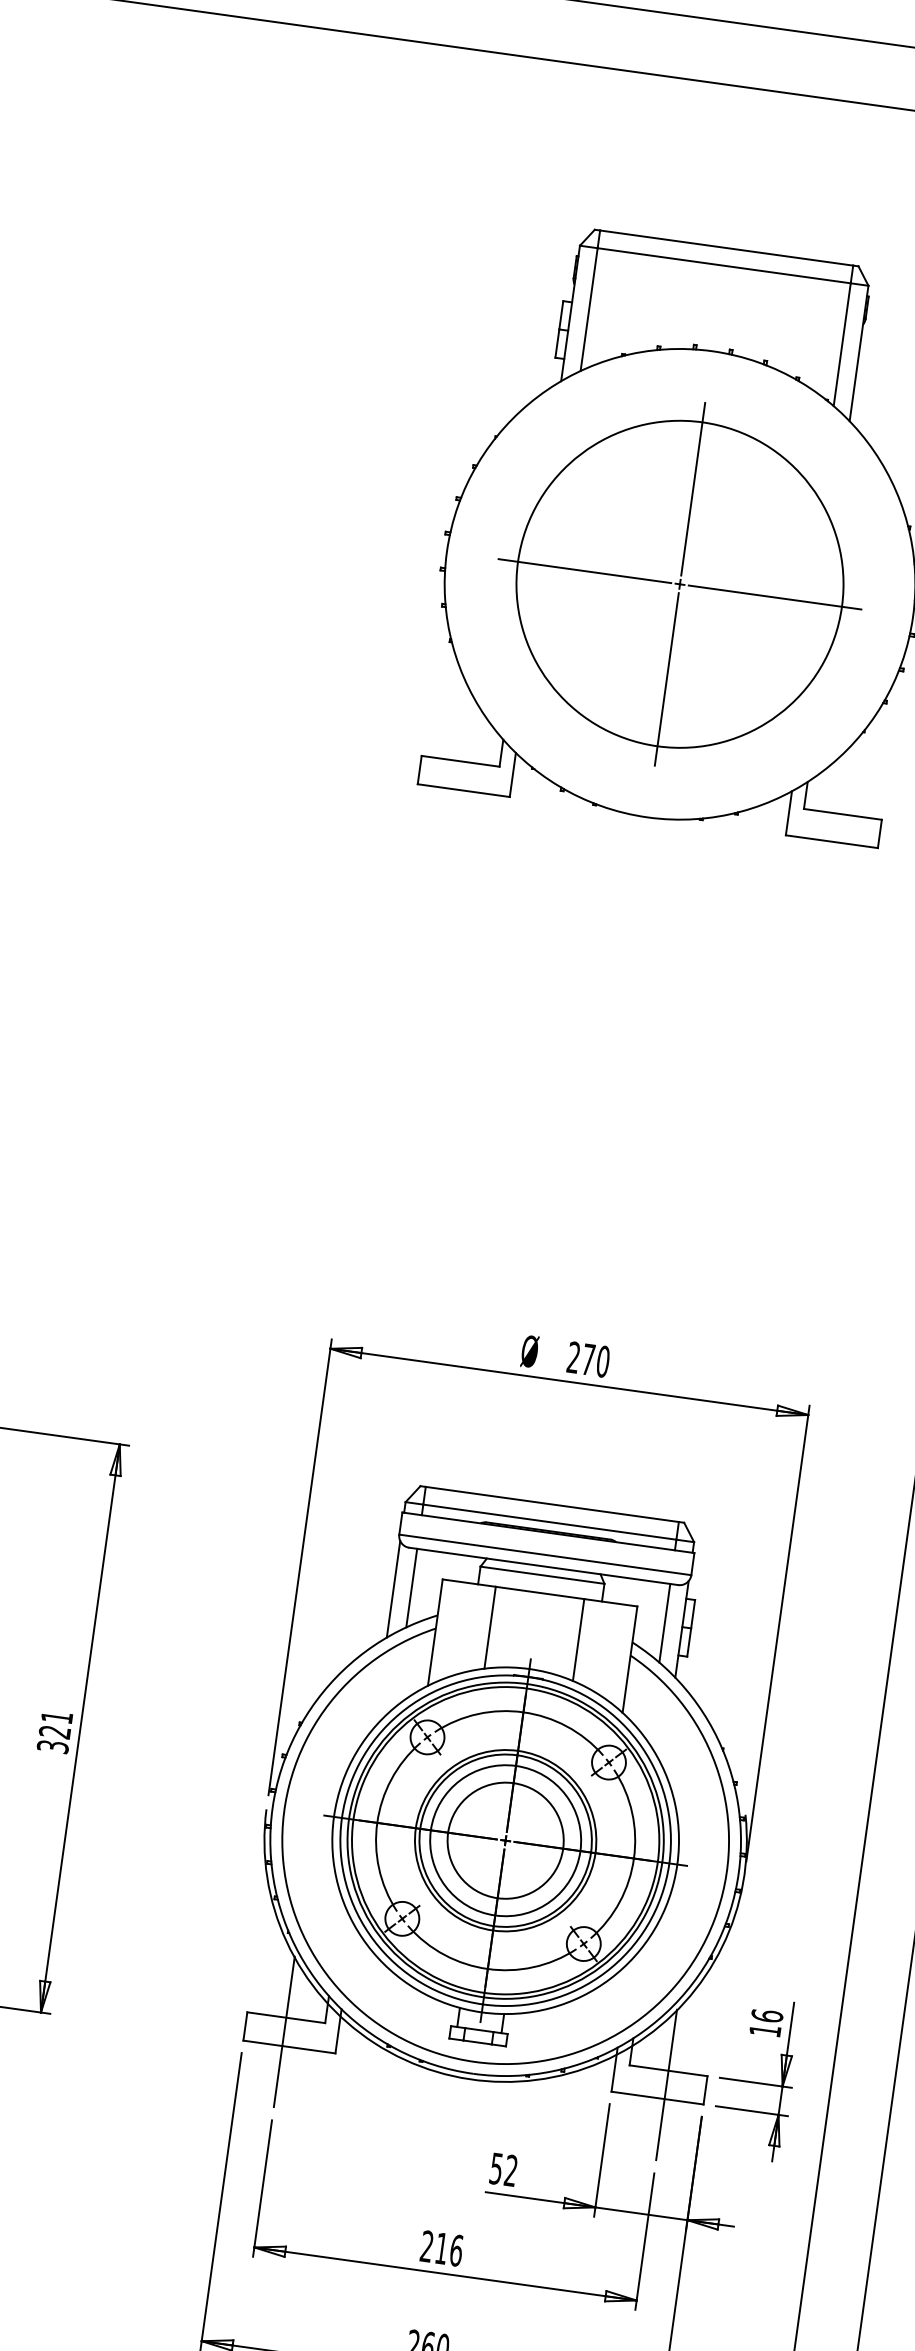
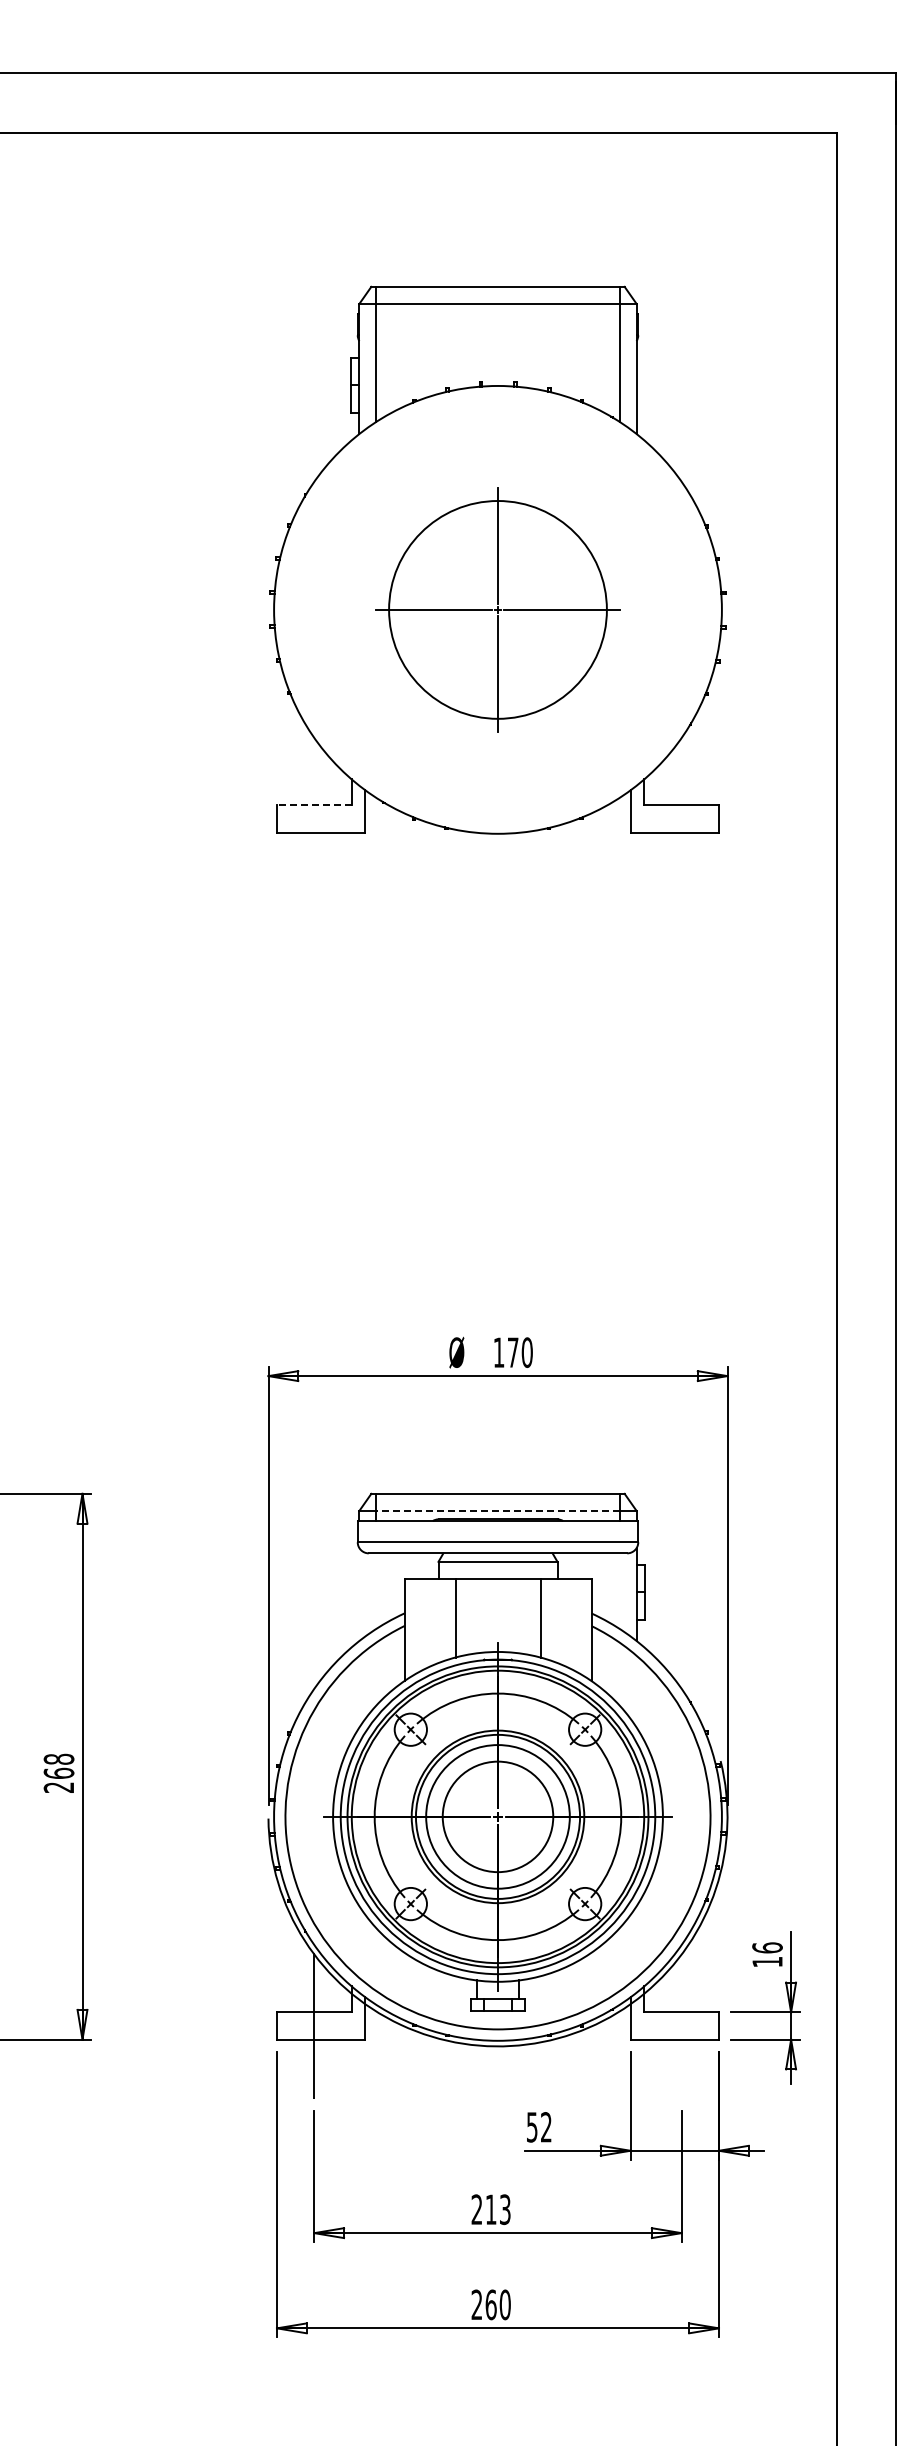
part: (679, 583) -> (497, 609), size x0.7
line: (459, 761) -> (313, 805), solid -> dashed
text: (573, 1357) -> (498, 1352), 270 -> 170
line: (550, 1521) -> (498, 1510), solid -> dashed
line: (411, 1587) -> (376, 1590), removed
line: (393, 1589) -> (359, 1594), removed
line: (664, 1622) -> (619, 1590), removed
text: (54, 1731) -> (58, 1772), 321 -> 268
line: (666, 2084) -> (681, 2025), removed
text: (455, 2250) -> (504, 2209), 216 -> 213

